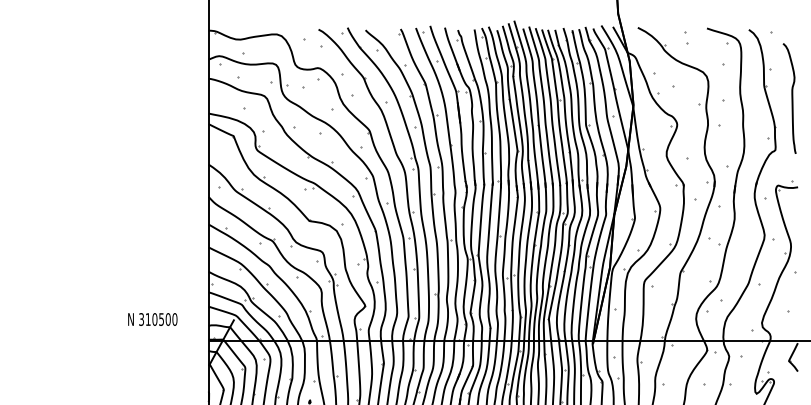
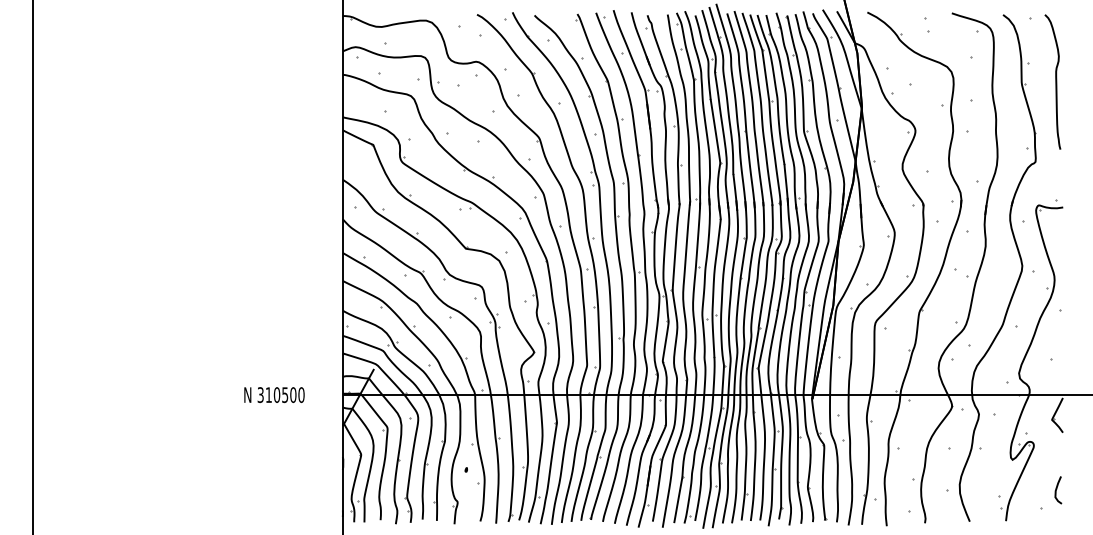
curve: (791, 98) -> (1055, 81), moved
text: (152, 319) -> (274, 395), moved

